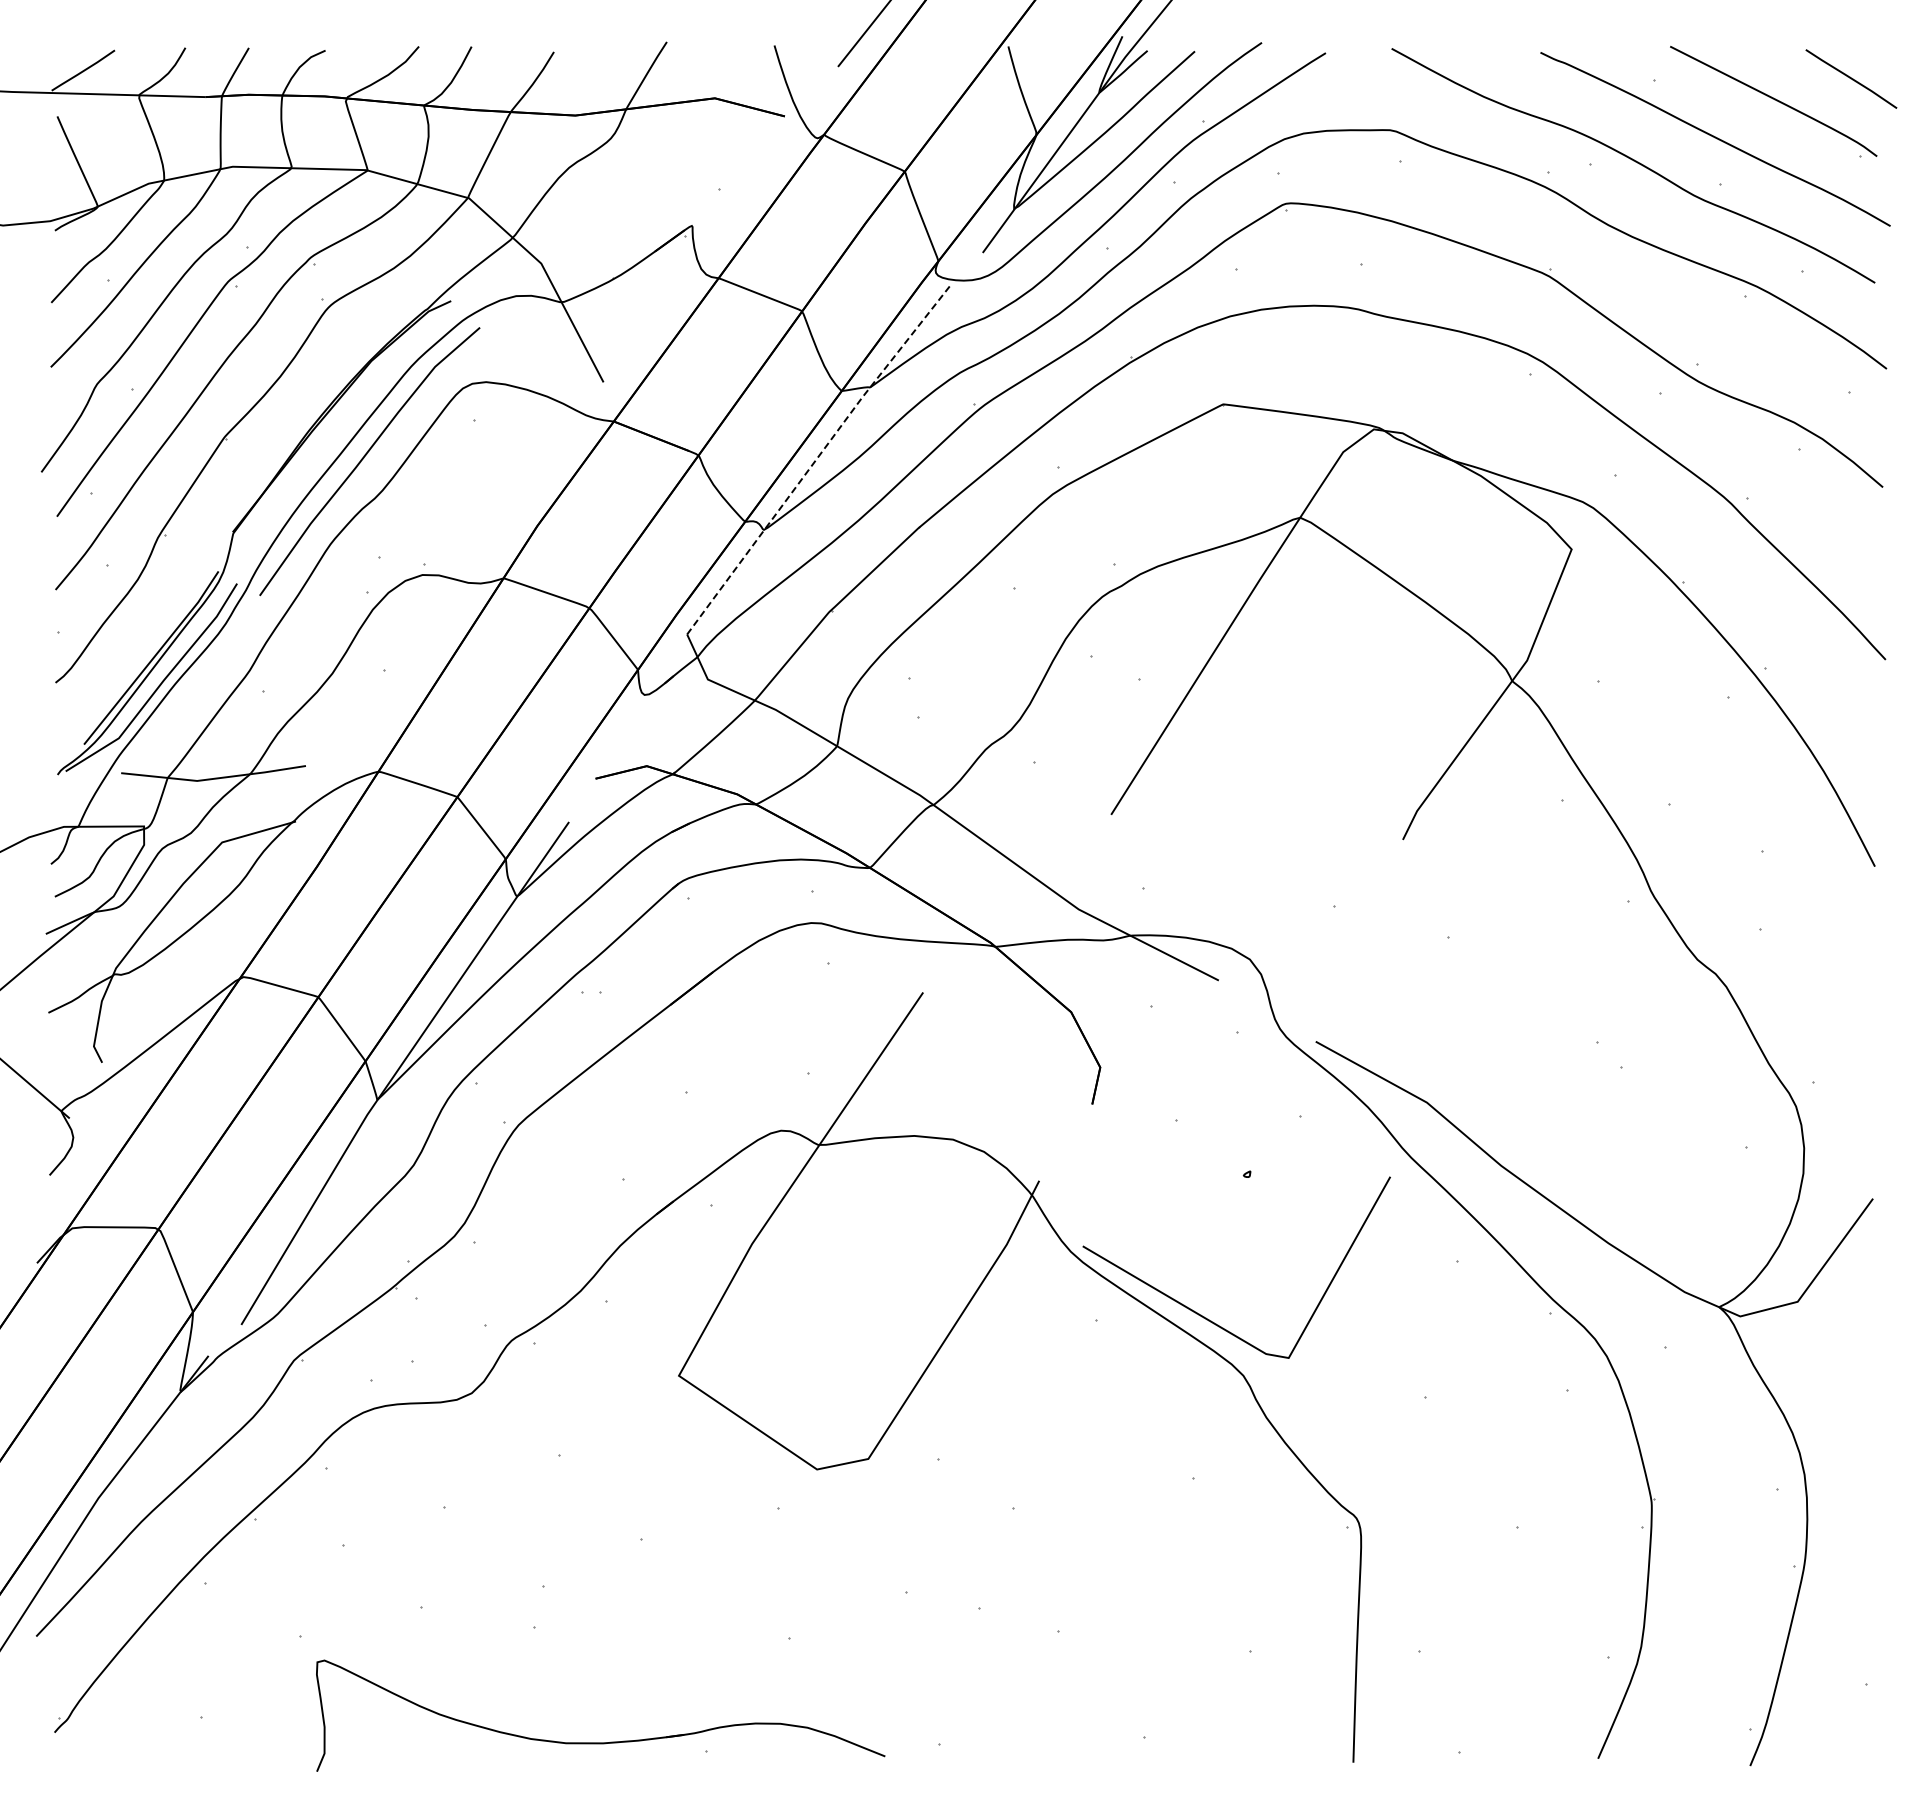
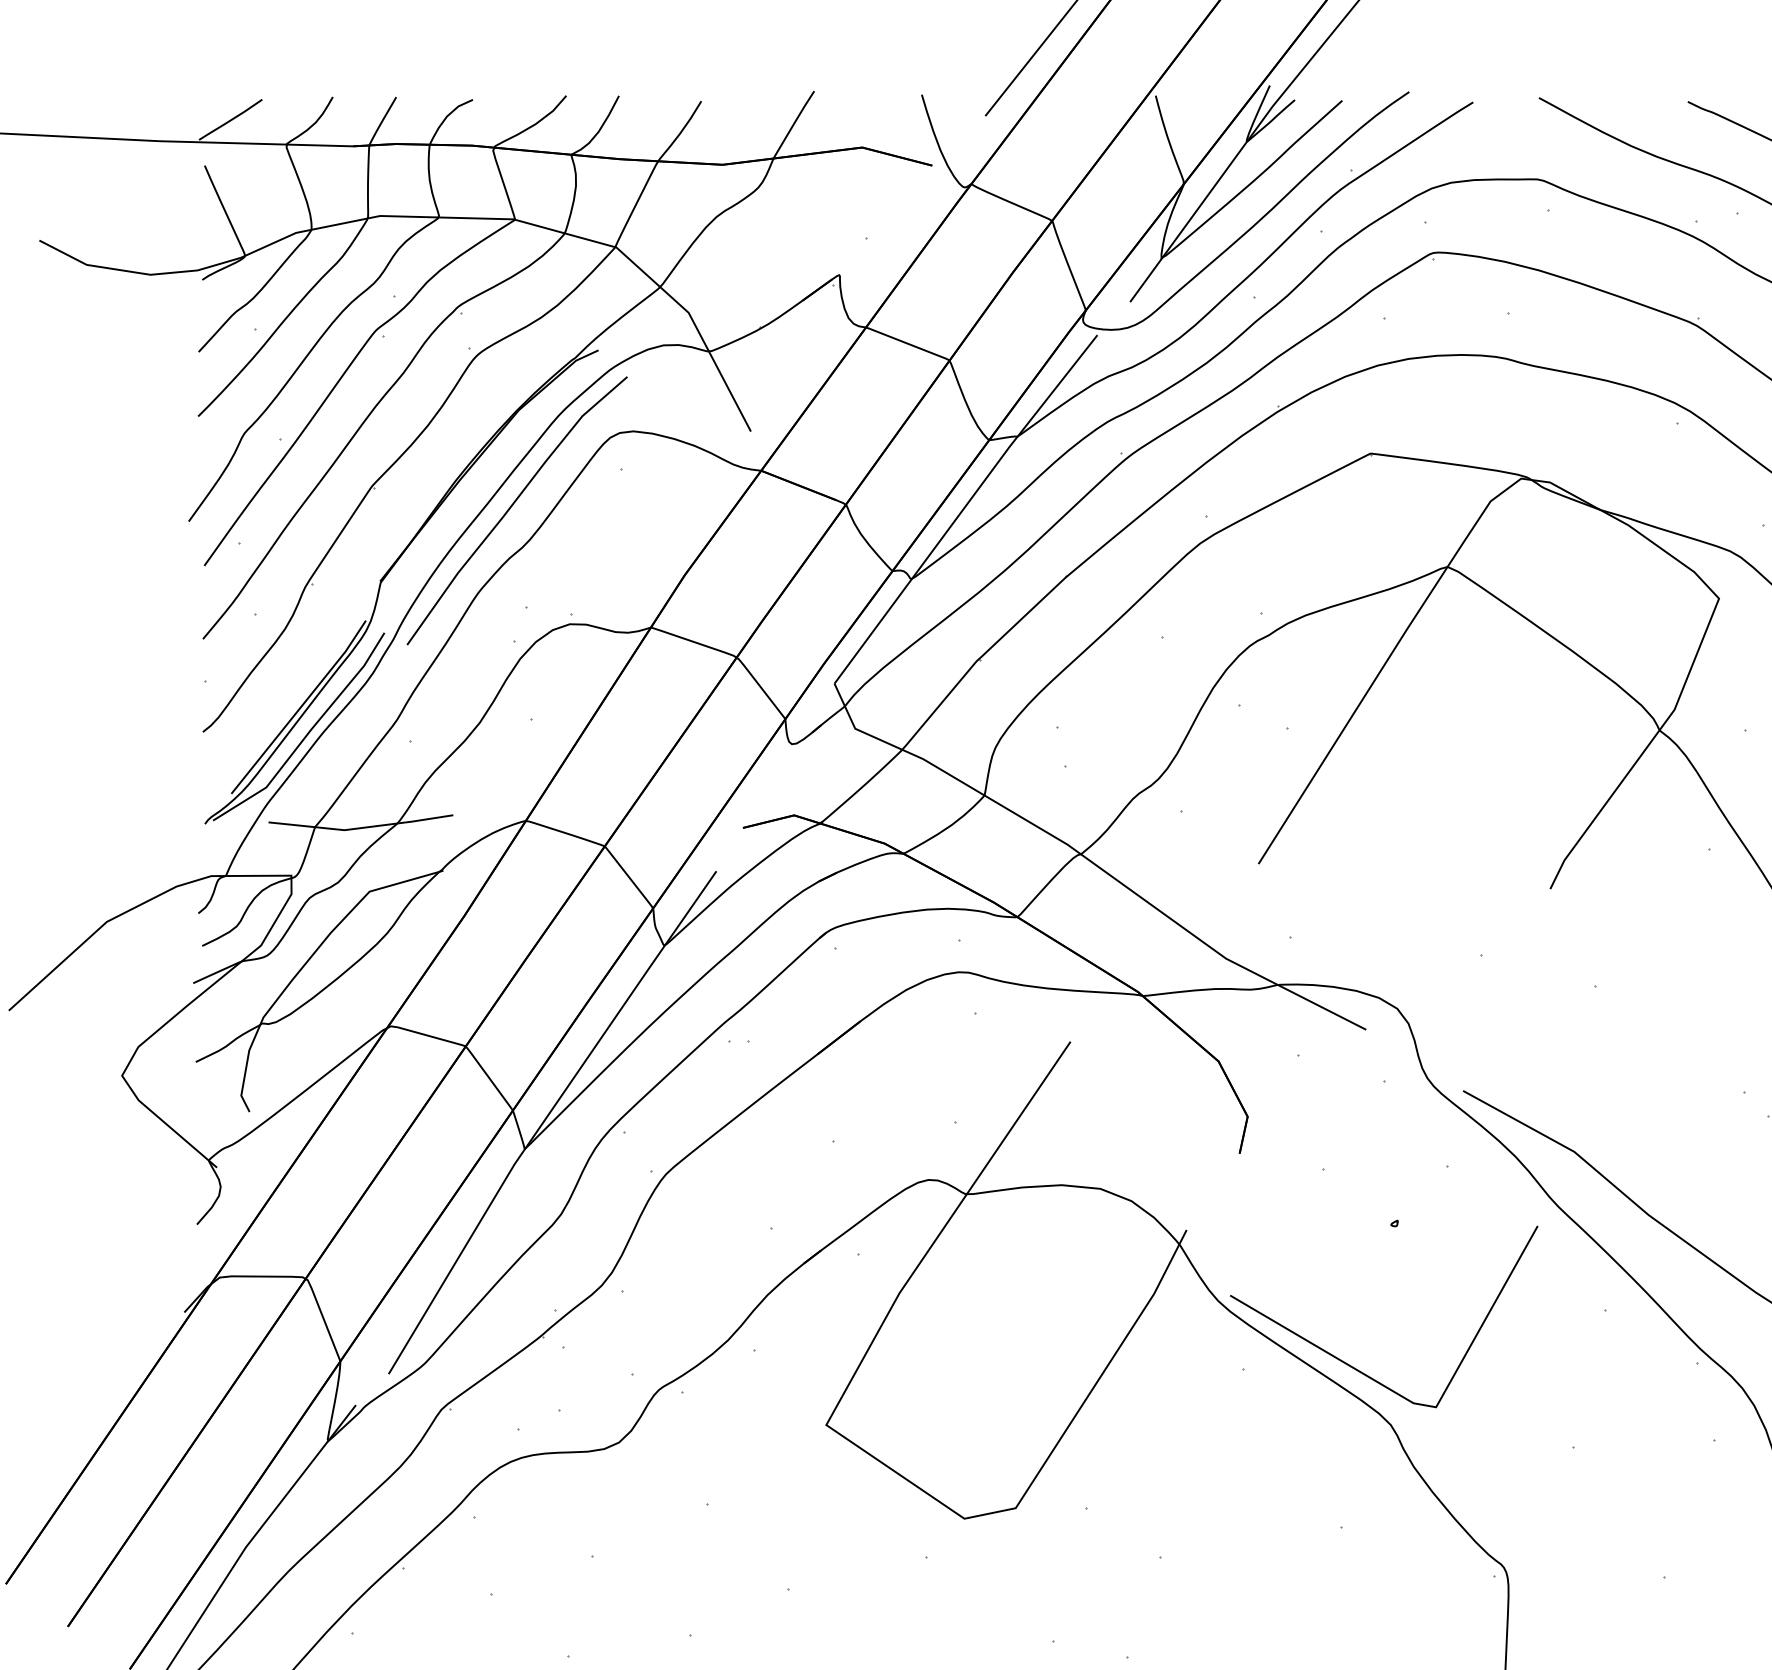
line: (817, 458) -> (964, 507), dashed -> solid

